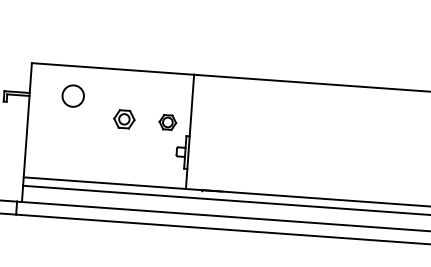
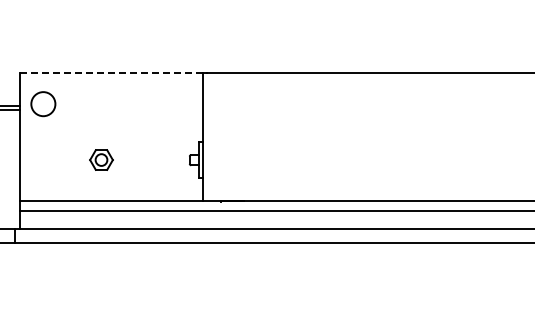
line: (113, 68) -> (112, 72), solid -> dashed
circle: (73, 96) -> (43, 104), moved
part: (124, 118) -> (101, 159), moved
part: (167, 122) -> (177, 128), removed

